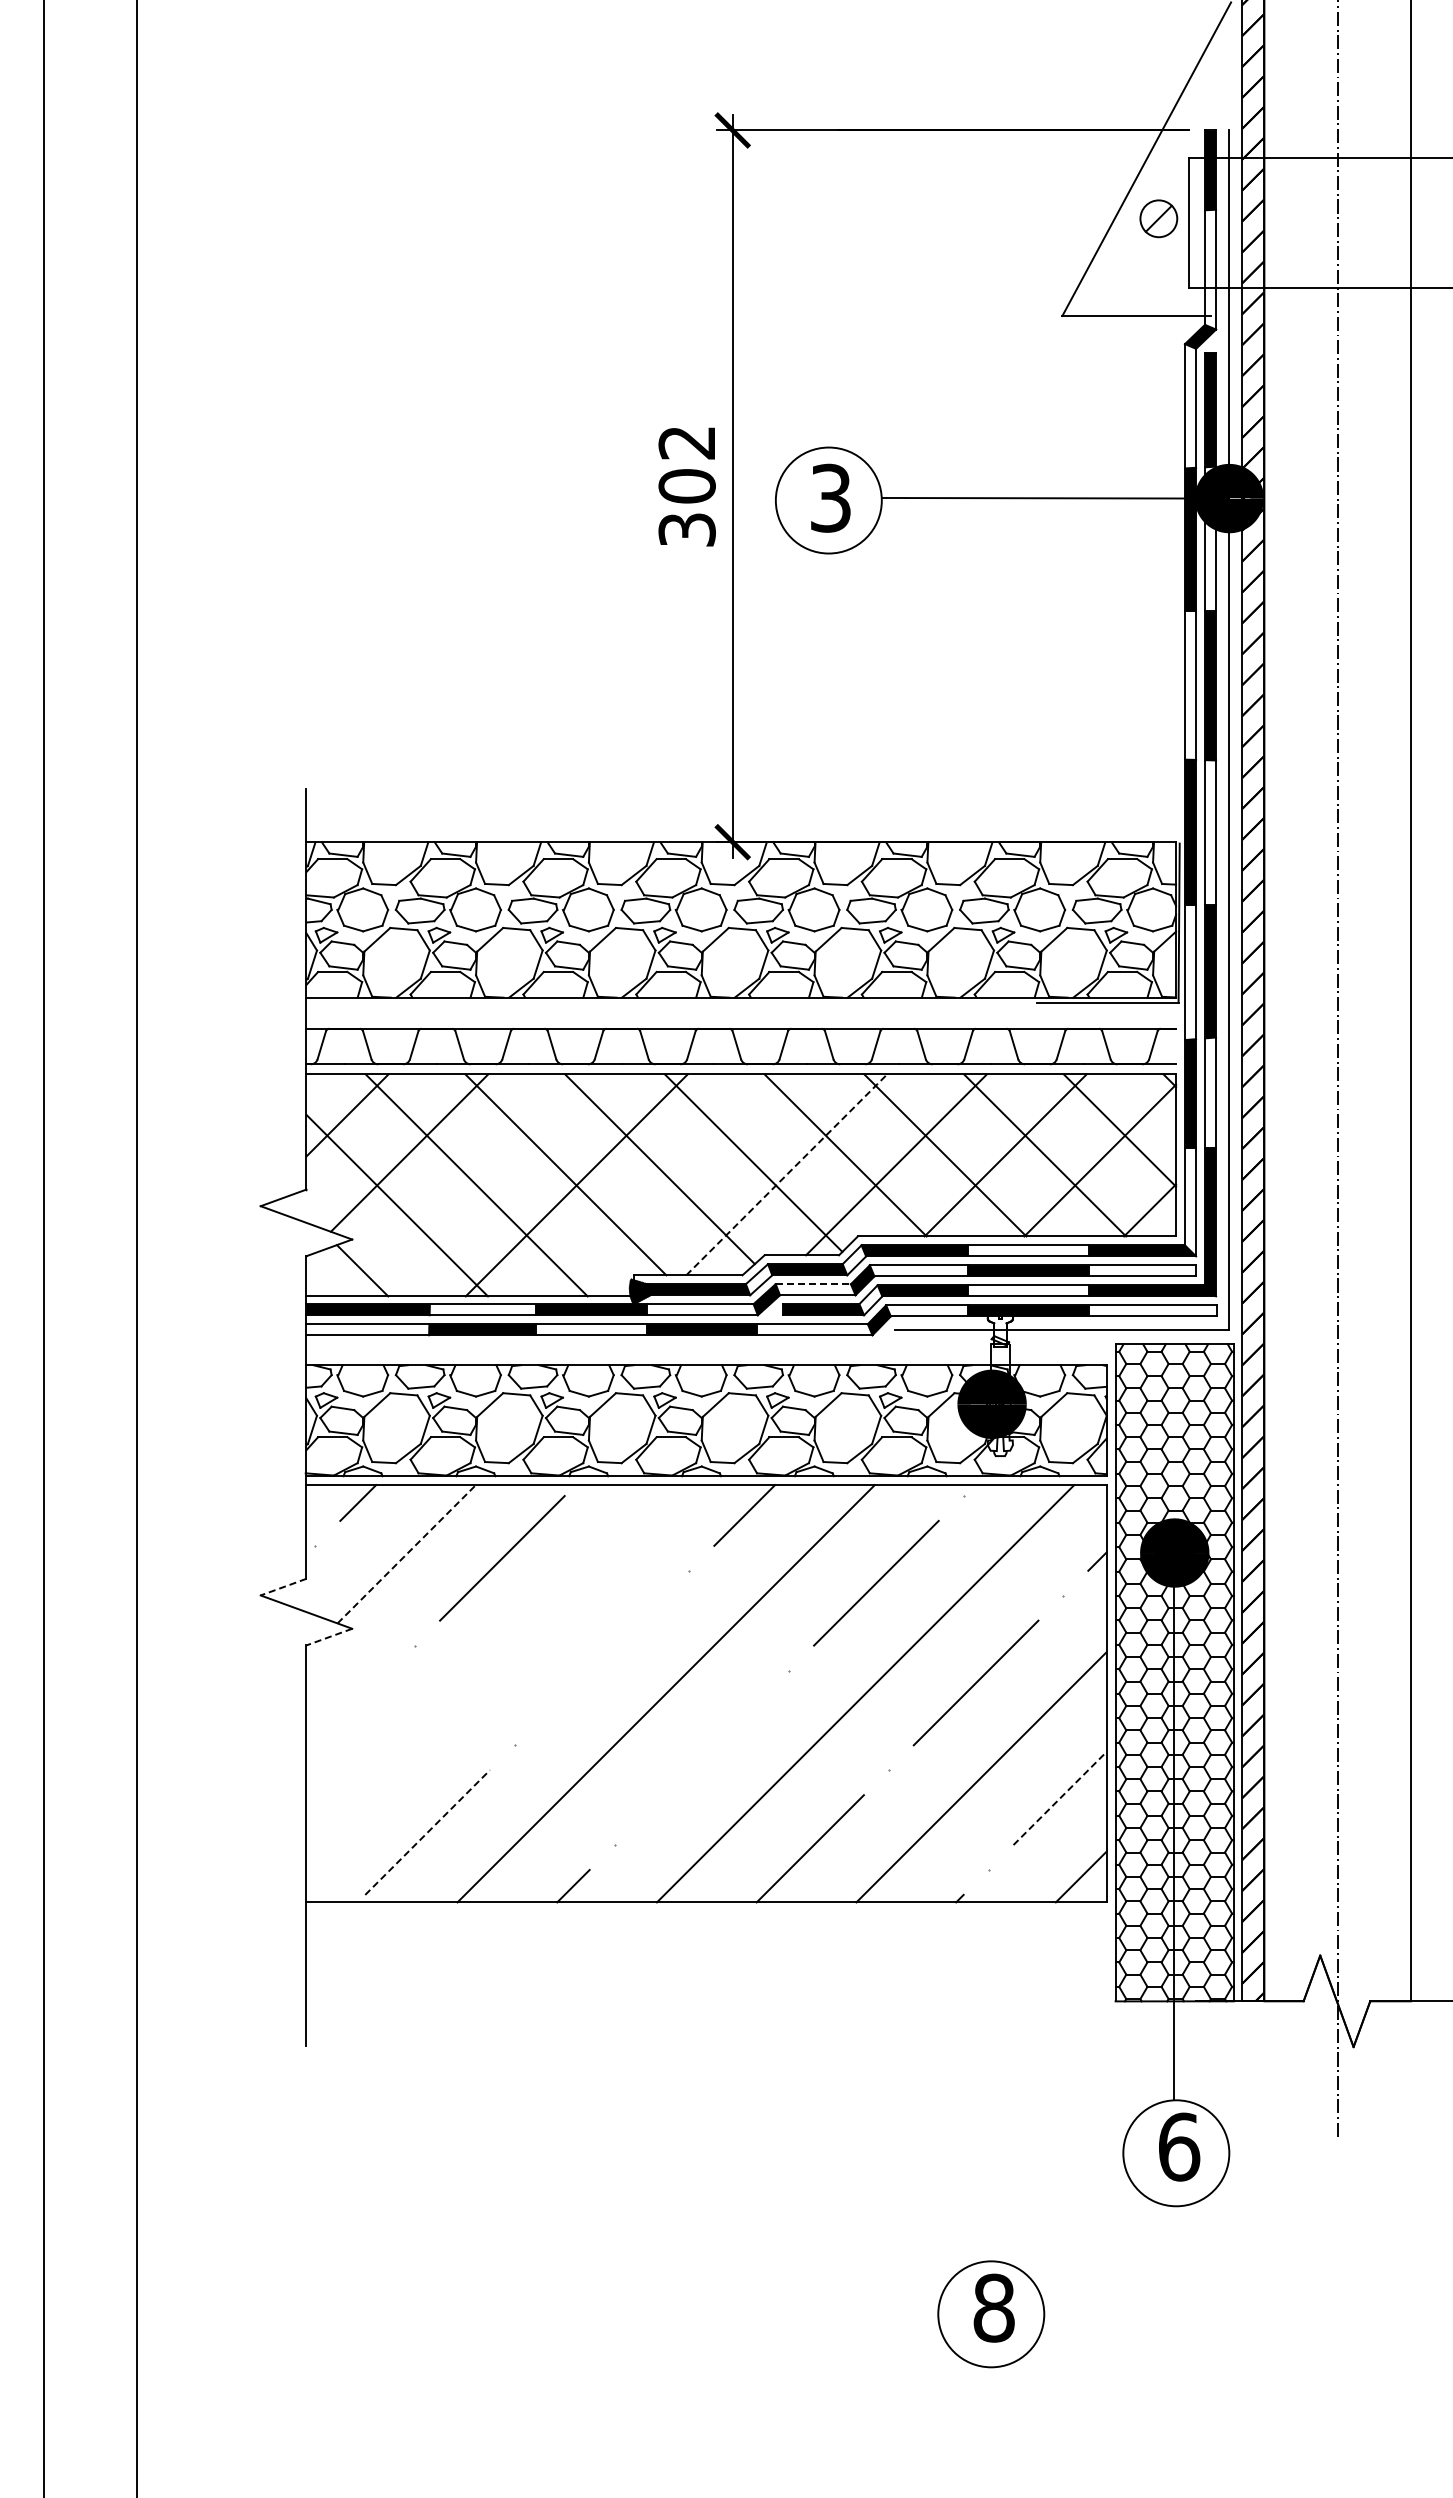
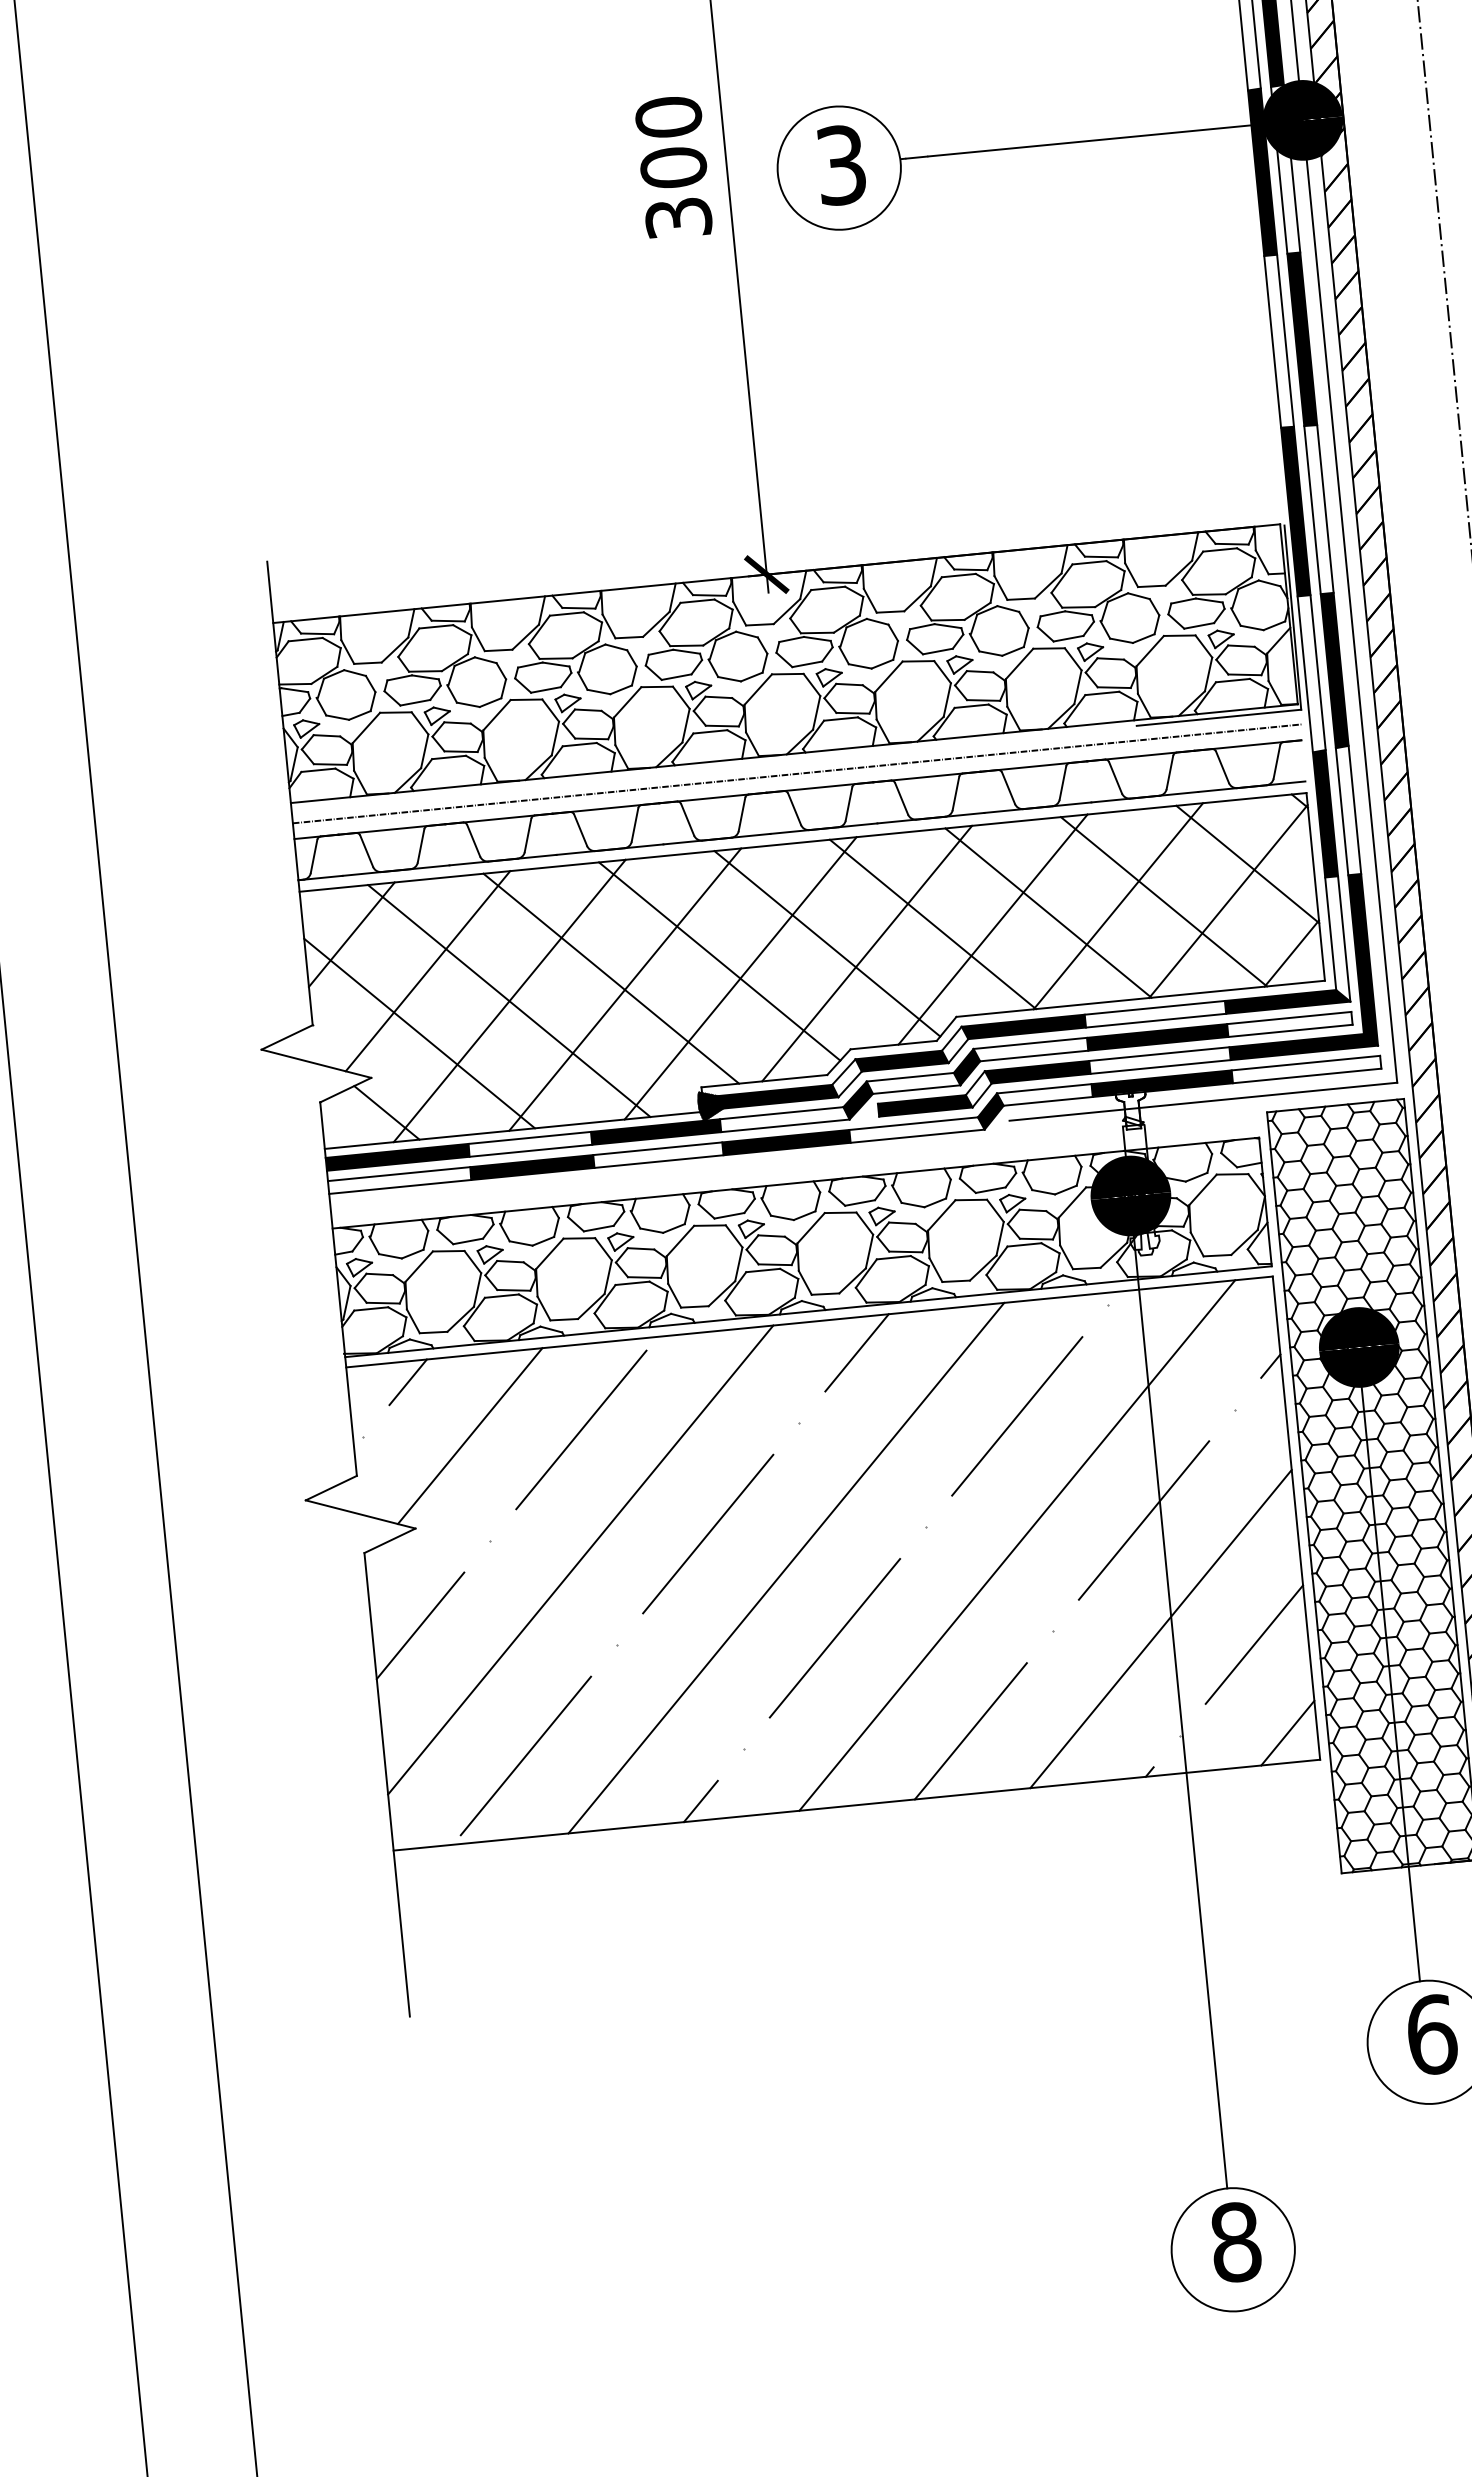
text: (686, 442) -> (667, 117), 302 -> 300
line: (741, 1015) -> (796, 774), added
line: (787, 1174) -> (867, 953), dashed -> solid
line: (477, 1185) -> (510, 1001), added
line: (676, 1185) -> (740, 978), added
line: (813, 1284) -> (910, 1077), dashed -> solid
line: (406, 1554) -> (469, 1436), dashed -> solid
line: (283, 1587) -> (331, 1488), dashed -> solid
line: (328, 1637) -> (389, 1541), dashed -> solid
line: (601, 1657) -> (707, 1533), added
line: (490, 1669) -> (580, 1560), added
line: (348, 1712) -> (420, 1625), added
line: (701, 1757) -> (834, 1637), added
line: (1060, 1798) -> (1254, 1644), dashed -> solid
line: (427, 1832) -> (525, 1755), dashed -> solid
line: (991, 1836) -> (1179, 1696), added

